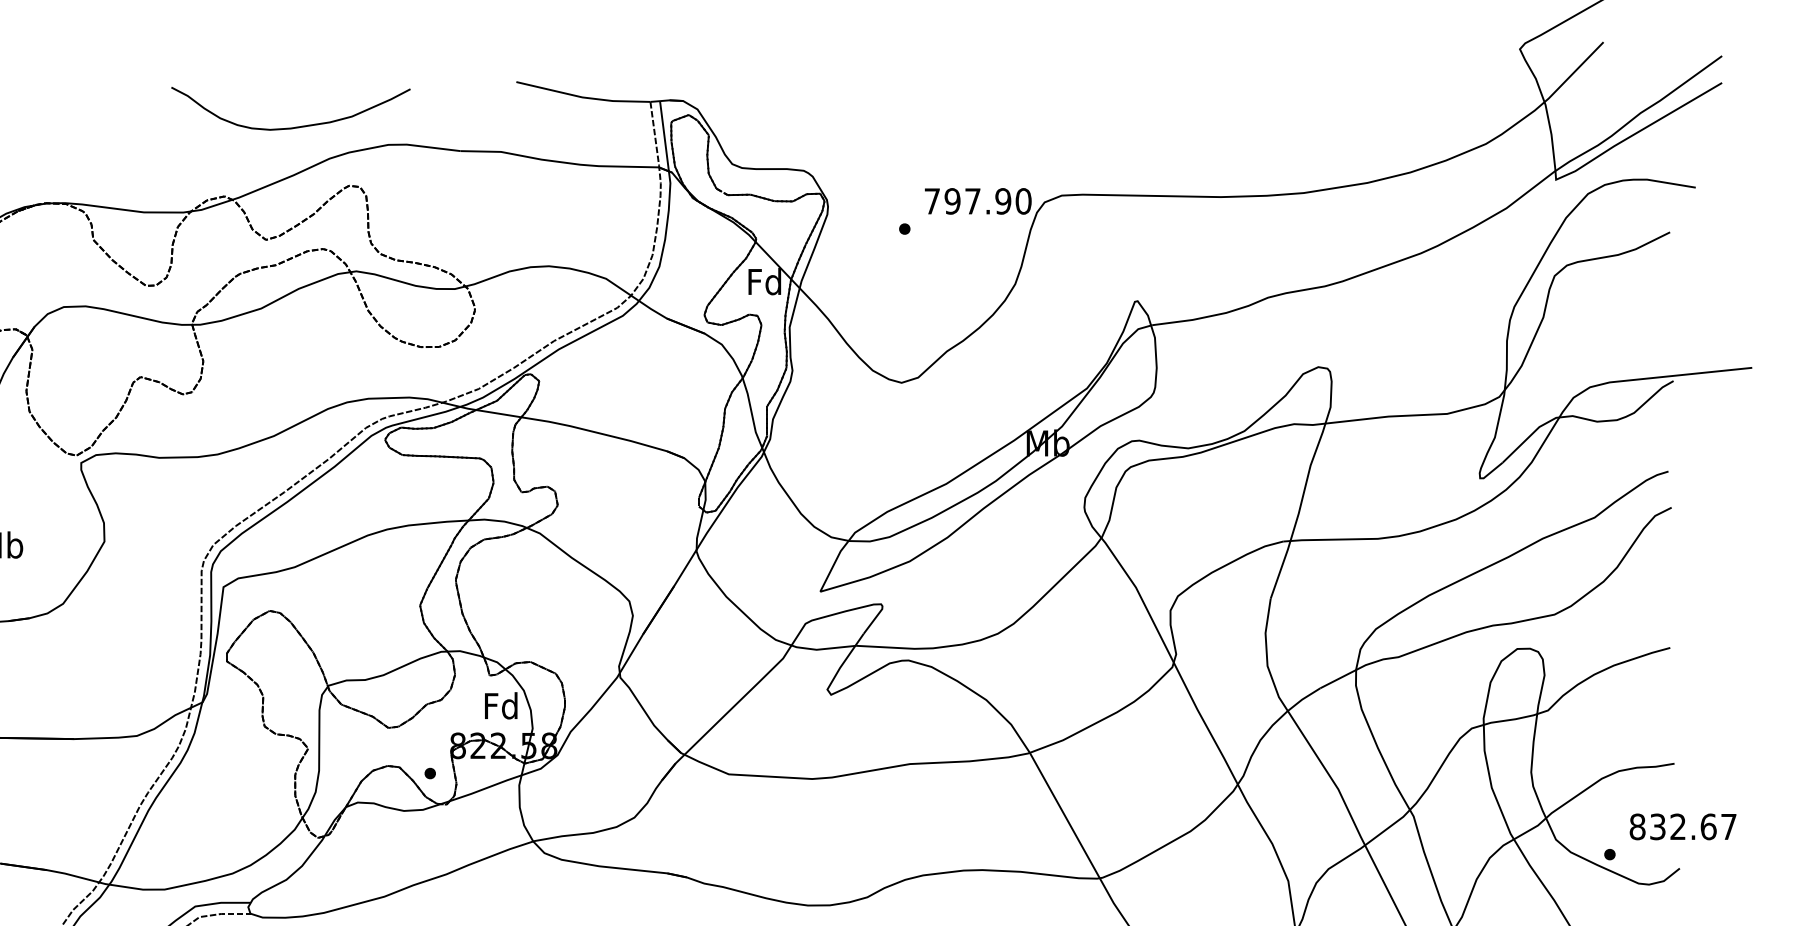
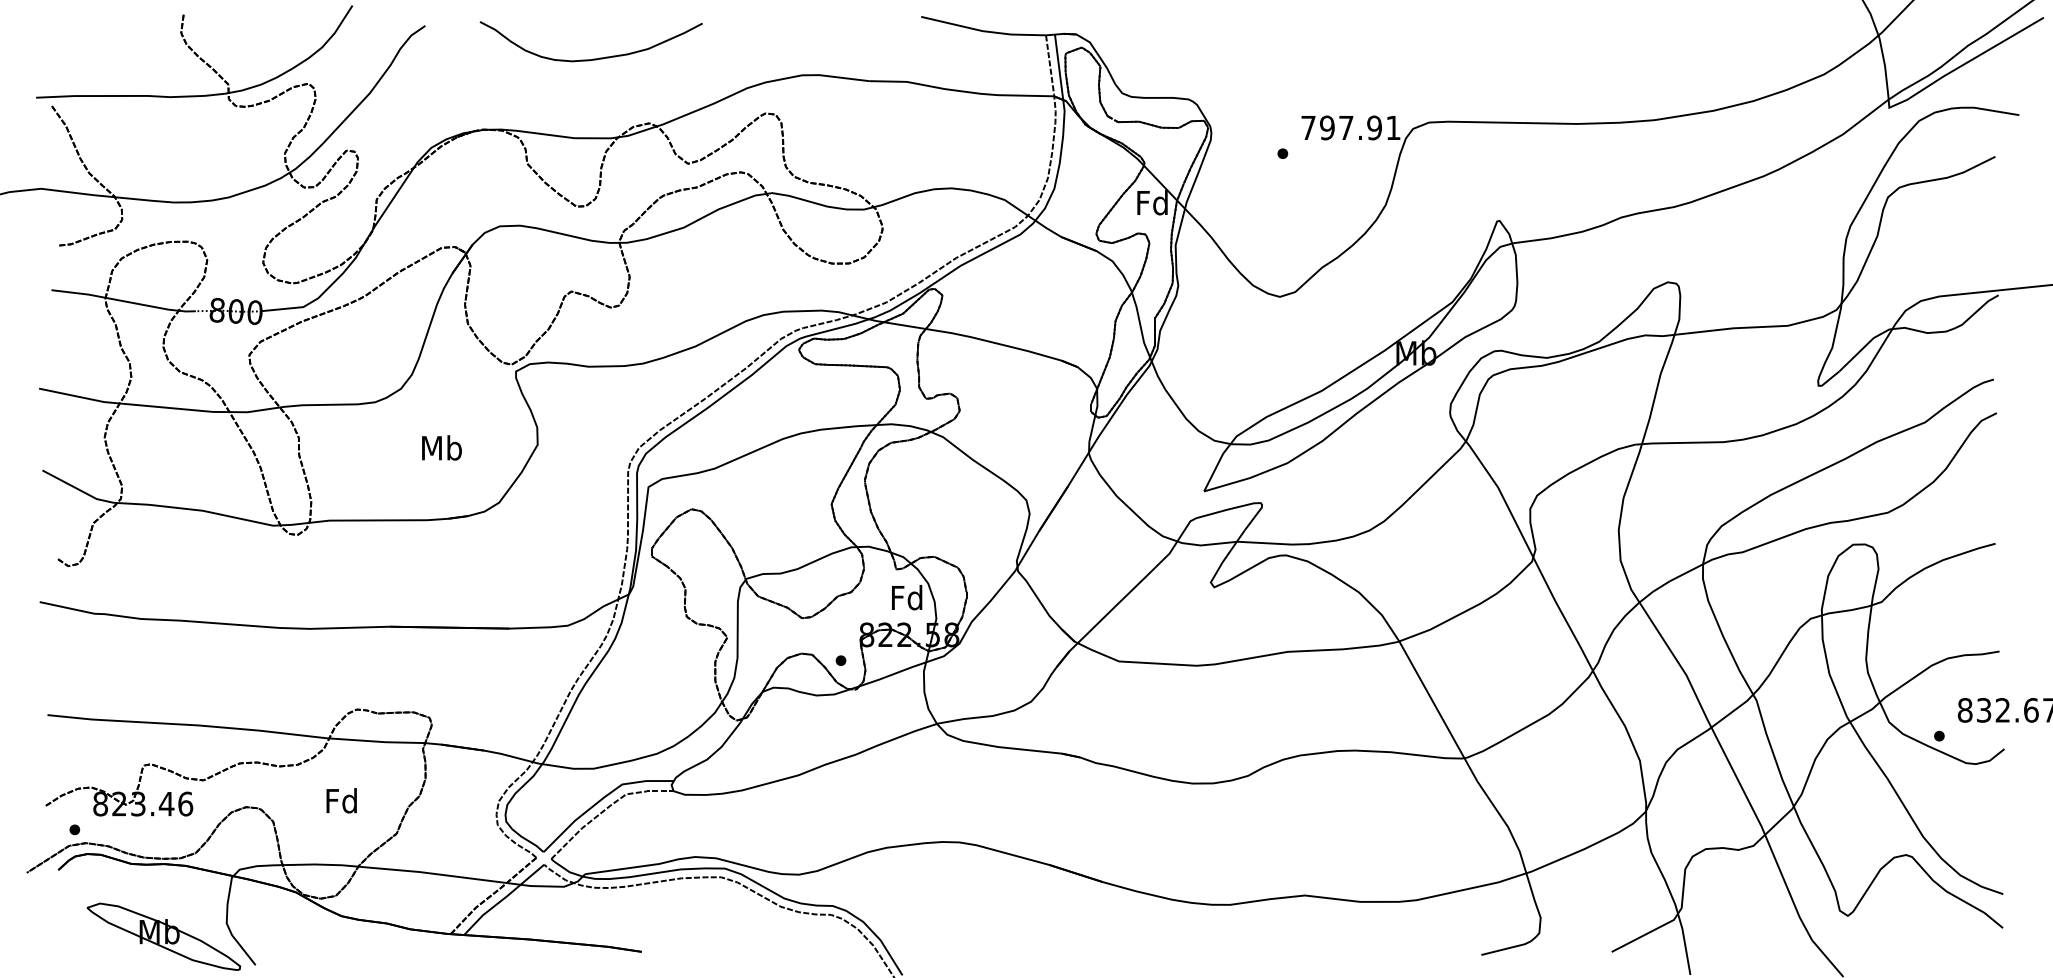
curve: (293, 126) -> (593, 58), moved
text: (1023, 200) -> (1393, 127), 797.90 -> 797.91

